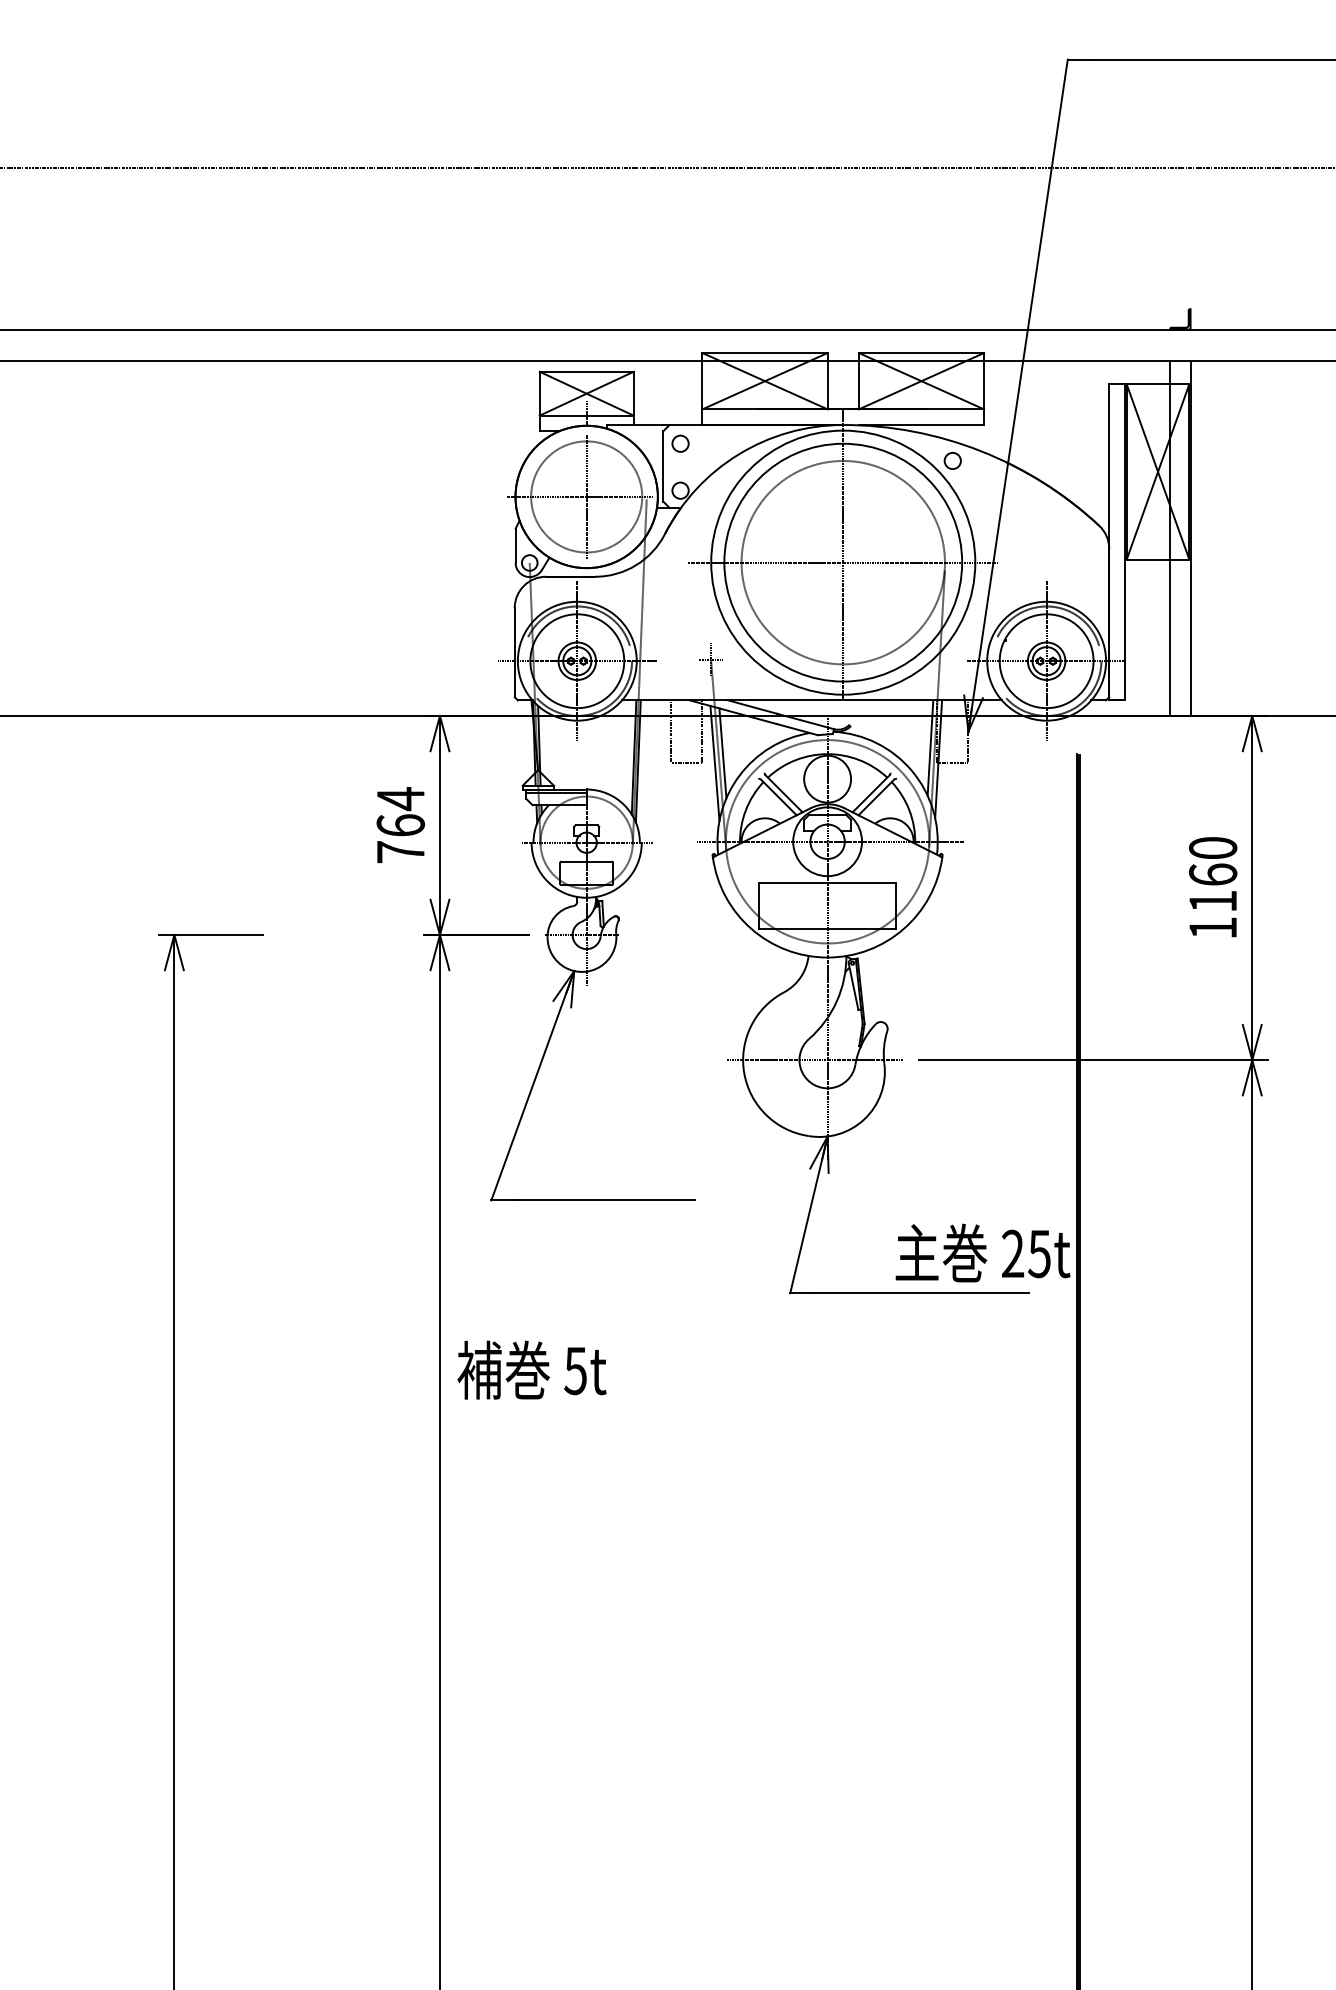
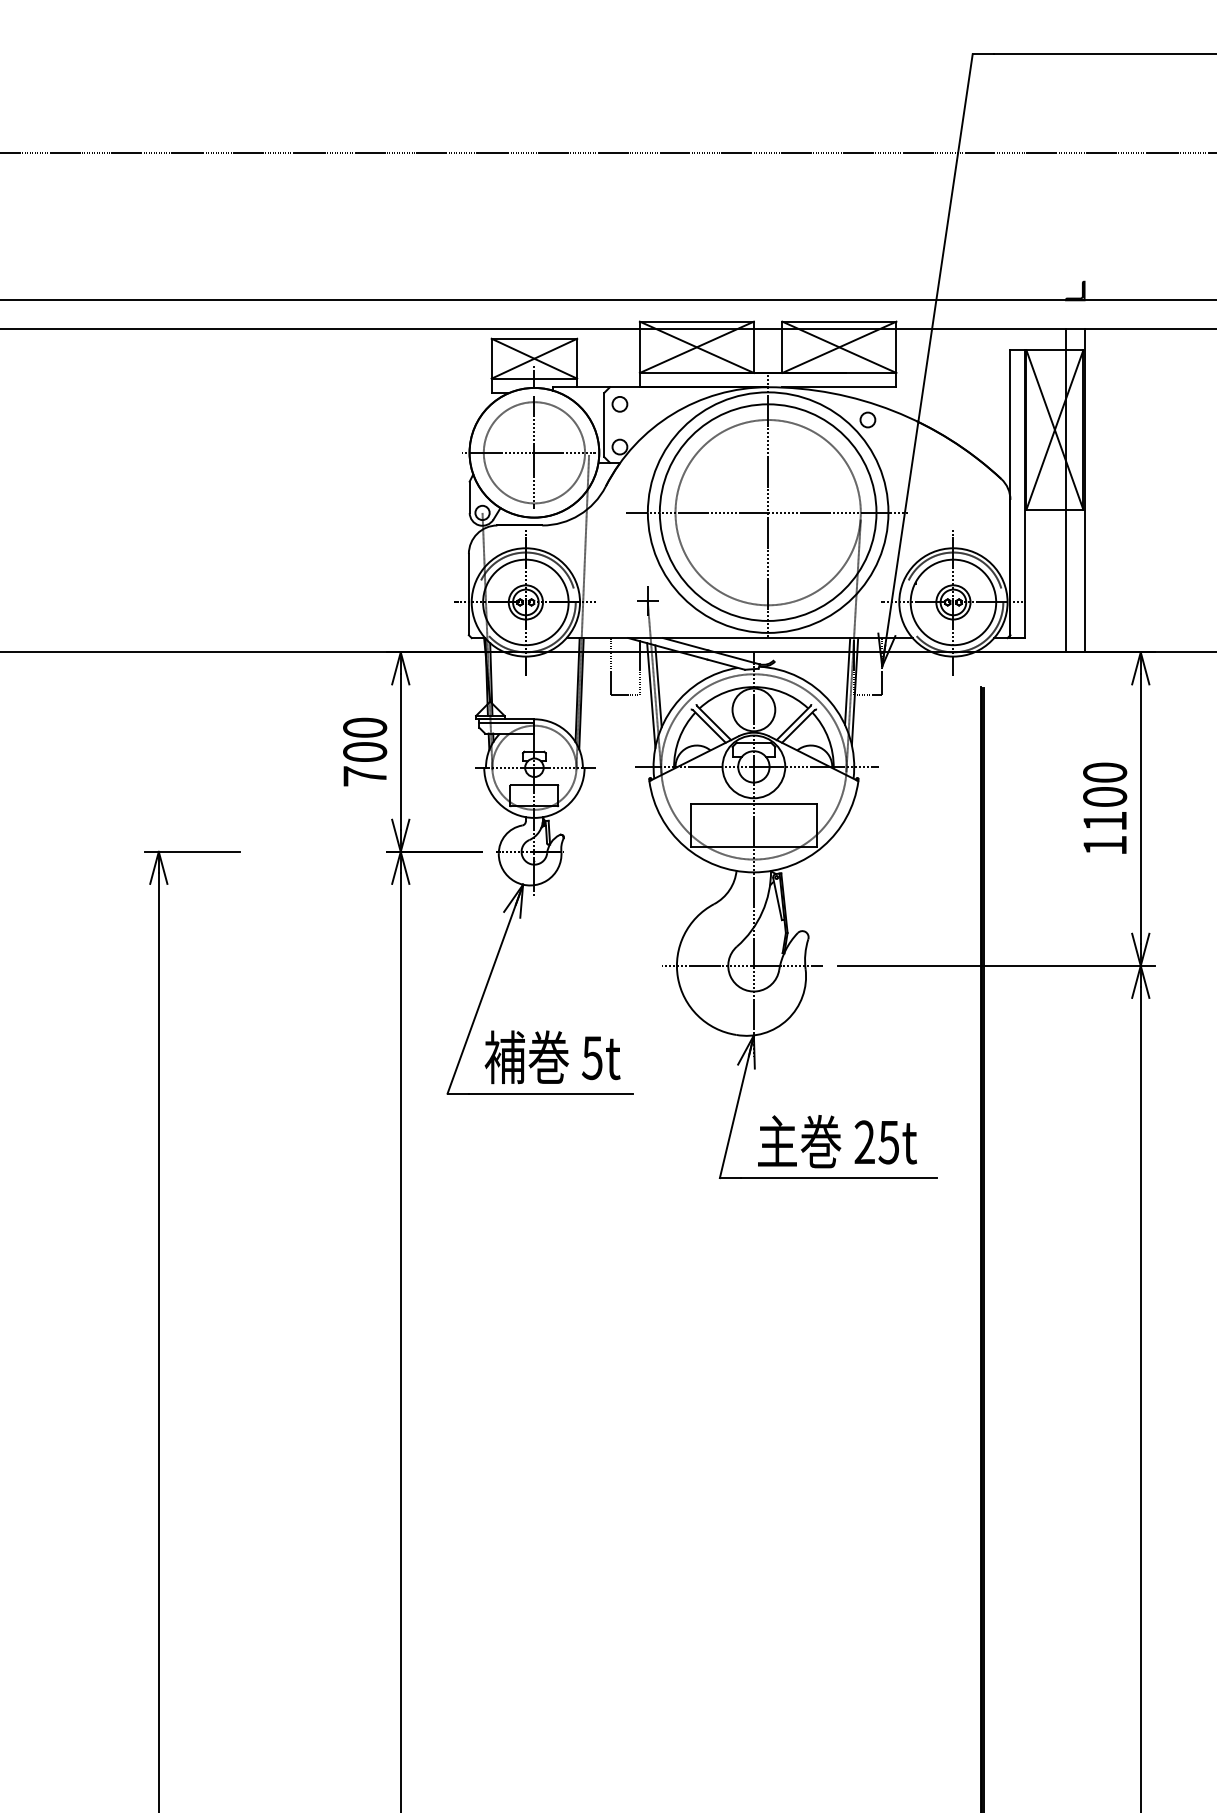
text: (401, 811) -> (365, 739), 764 -> 700
text: (1213, 874) -> (1105, 796), 1160 -> 1100
text: (983, 1252) -> (837, 1141), moved
text: (531, 1370) -> (552, 1057), moved

